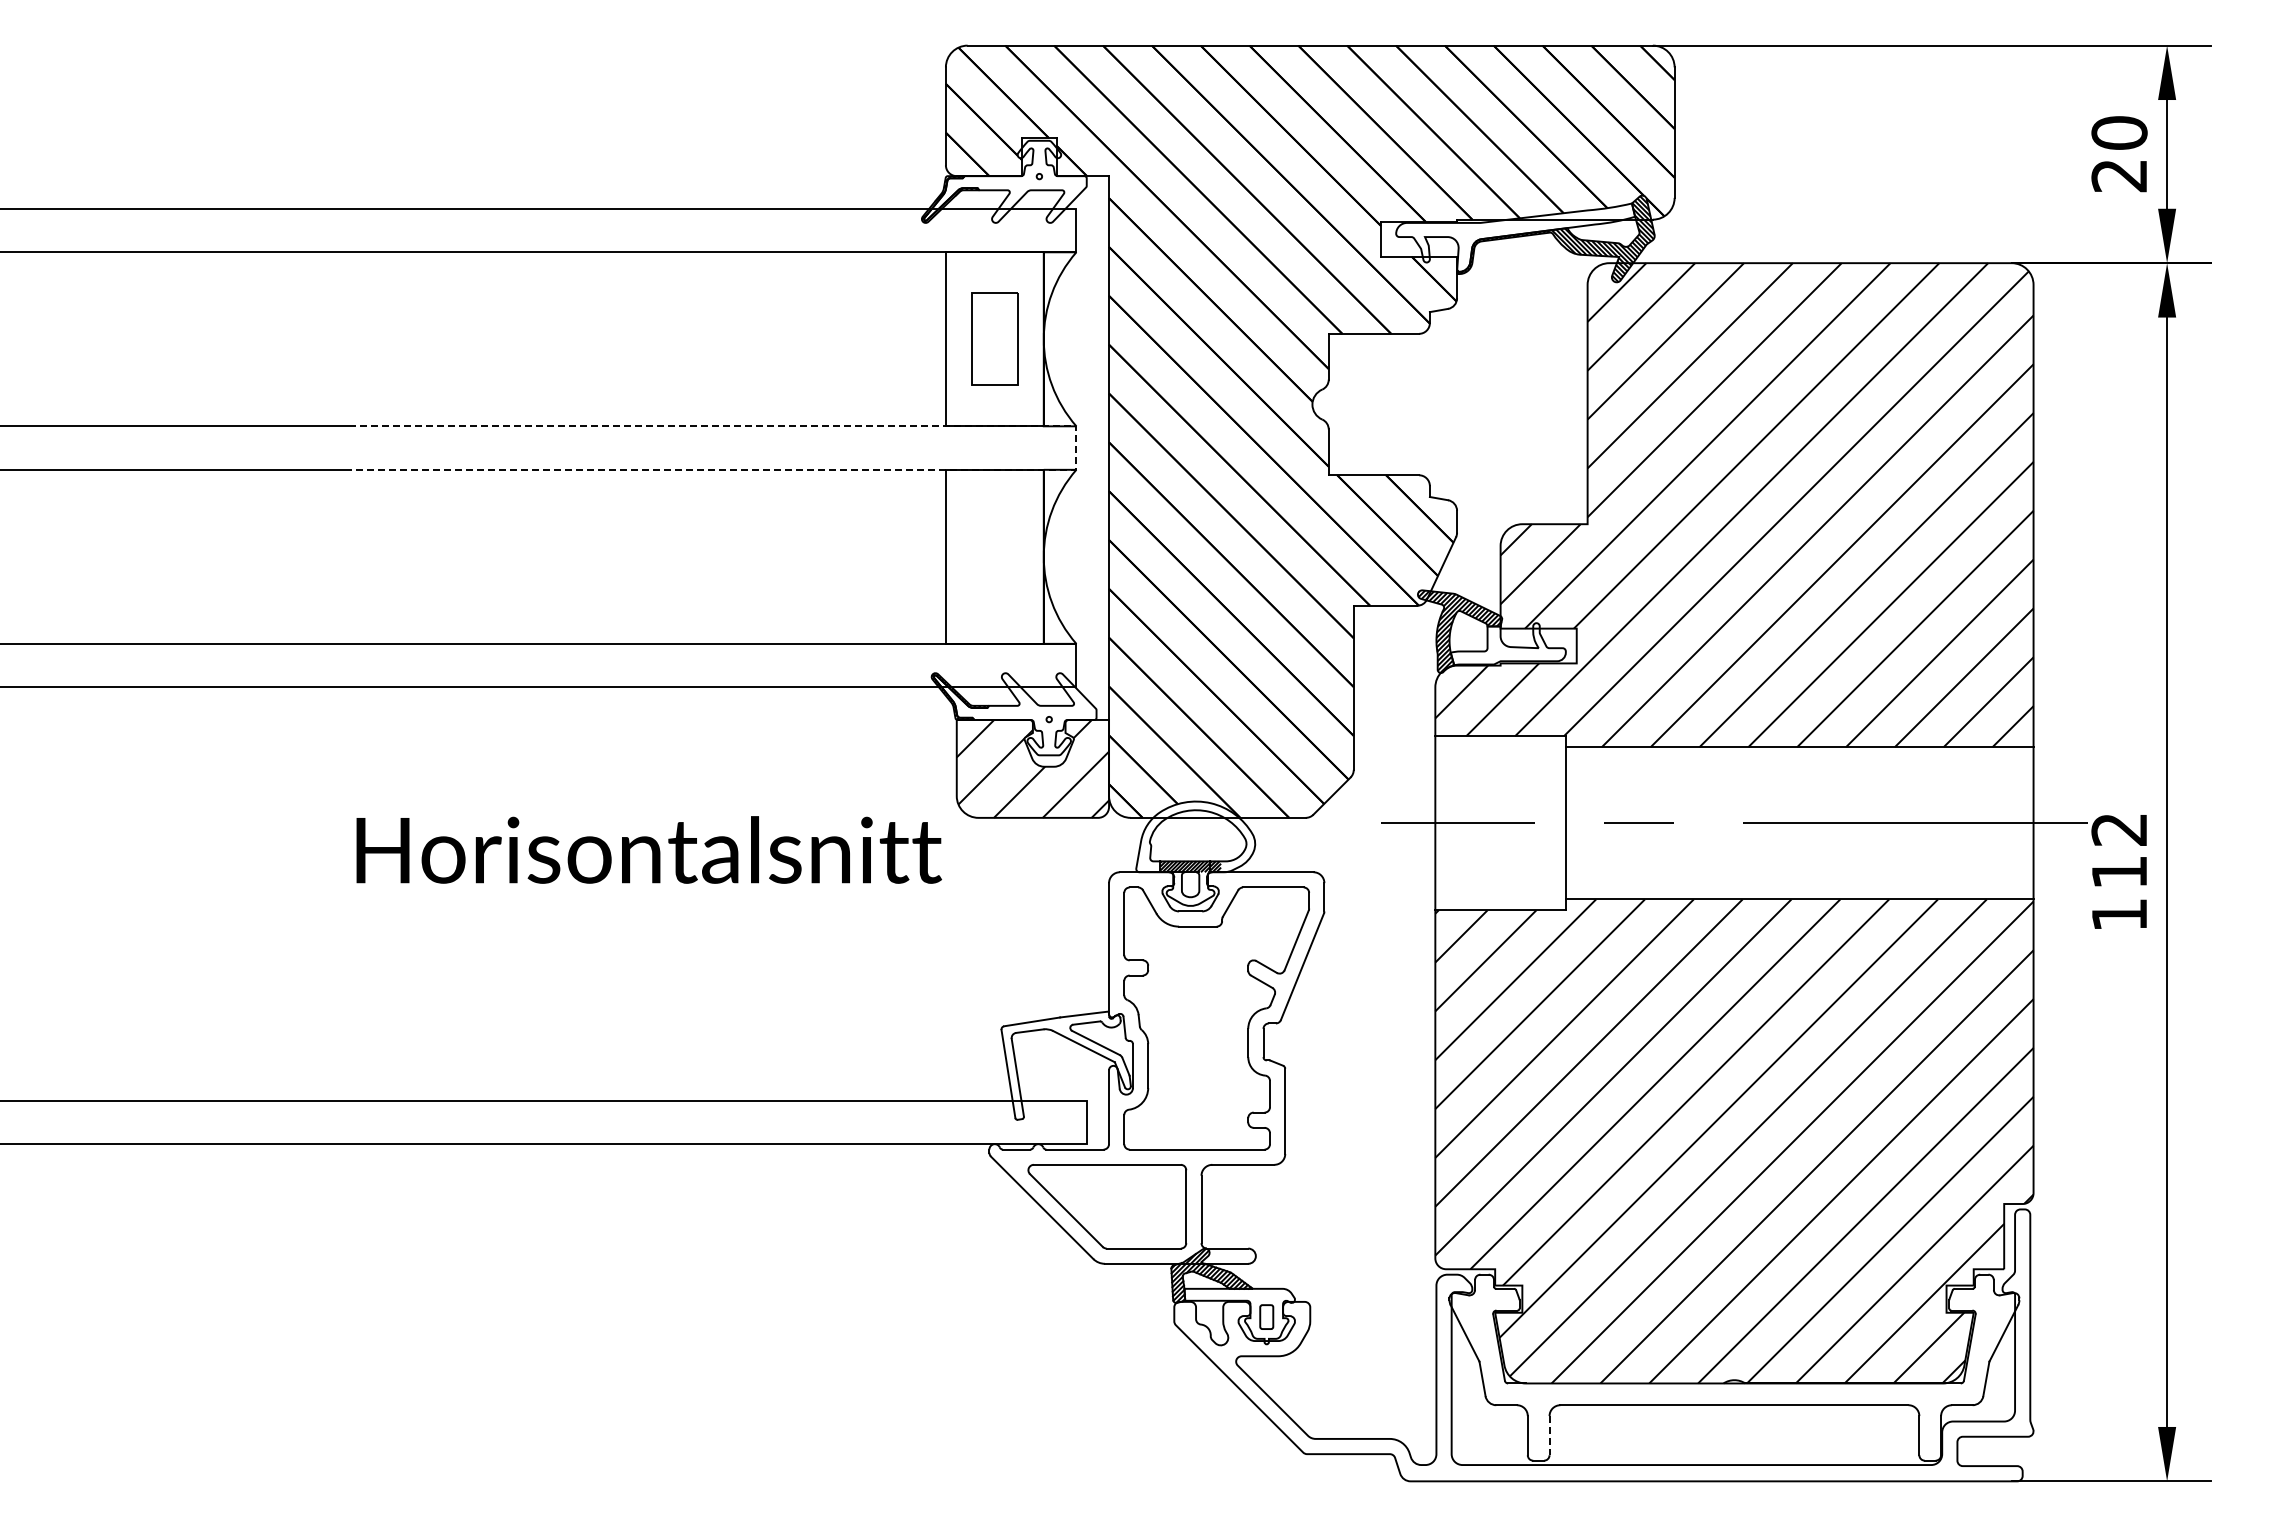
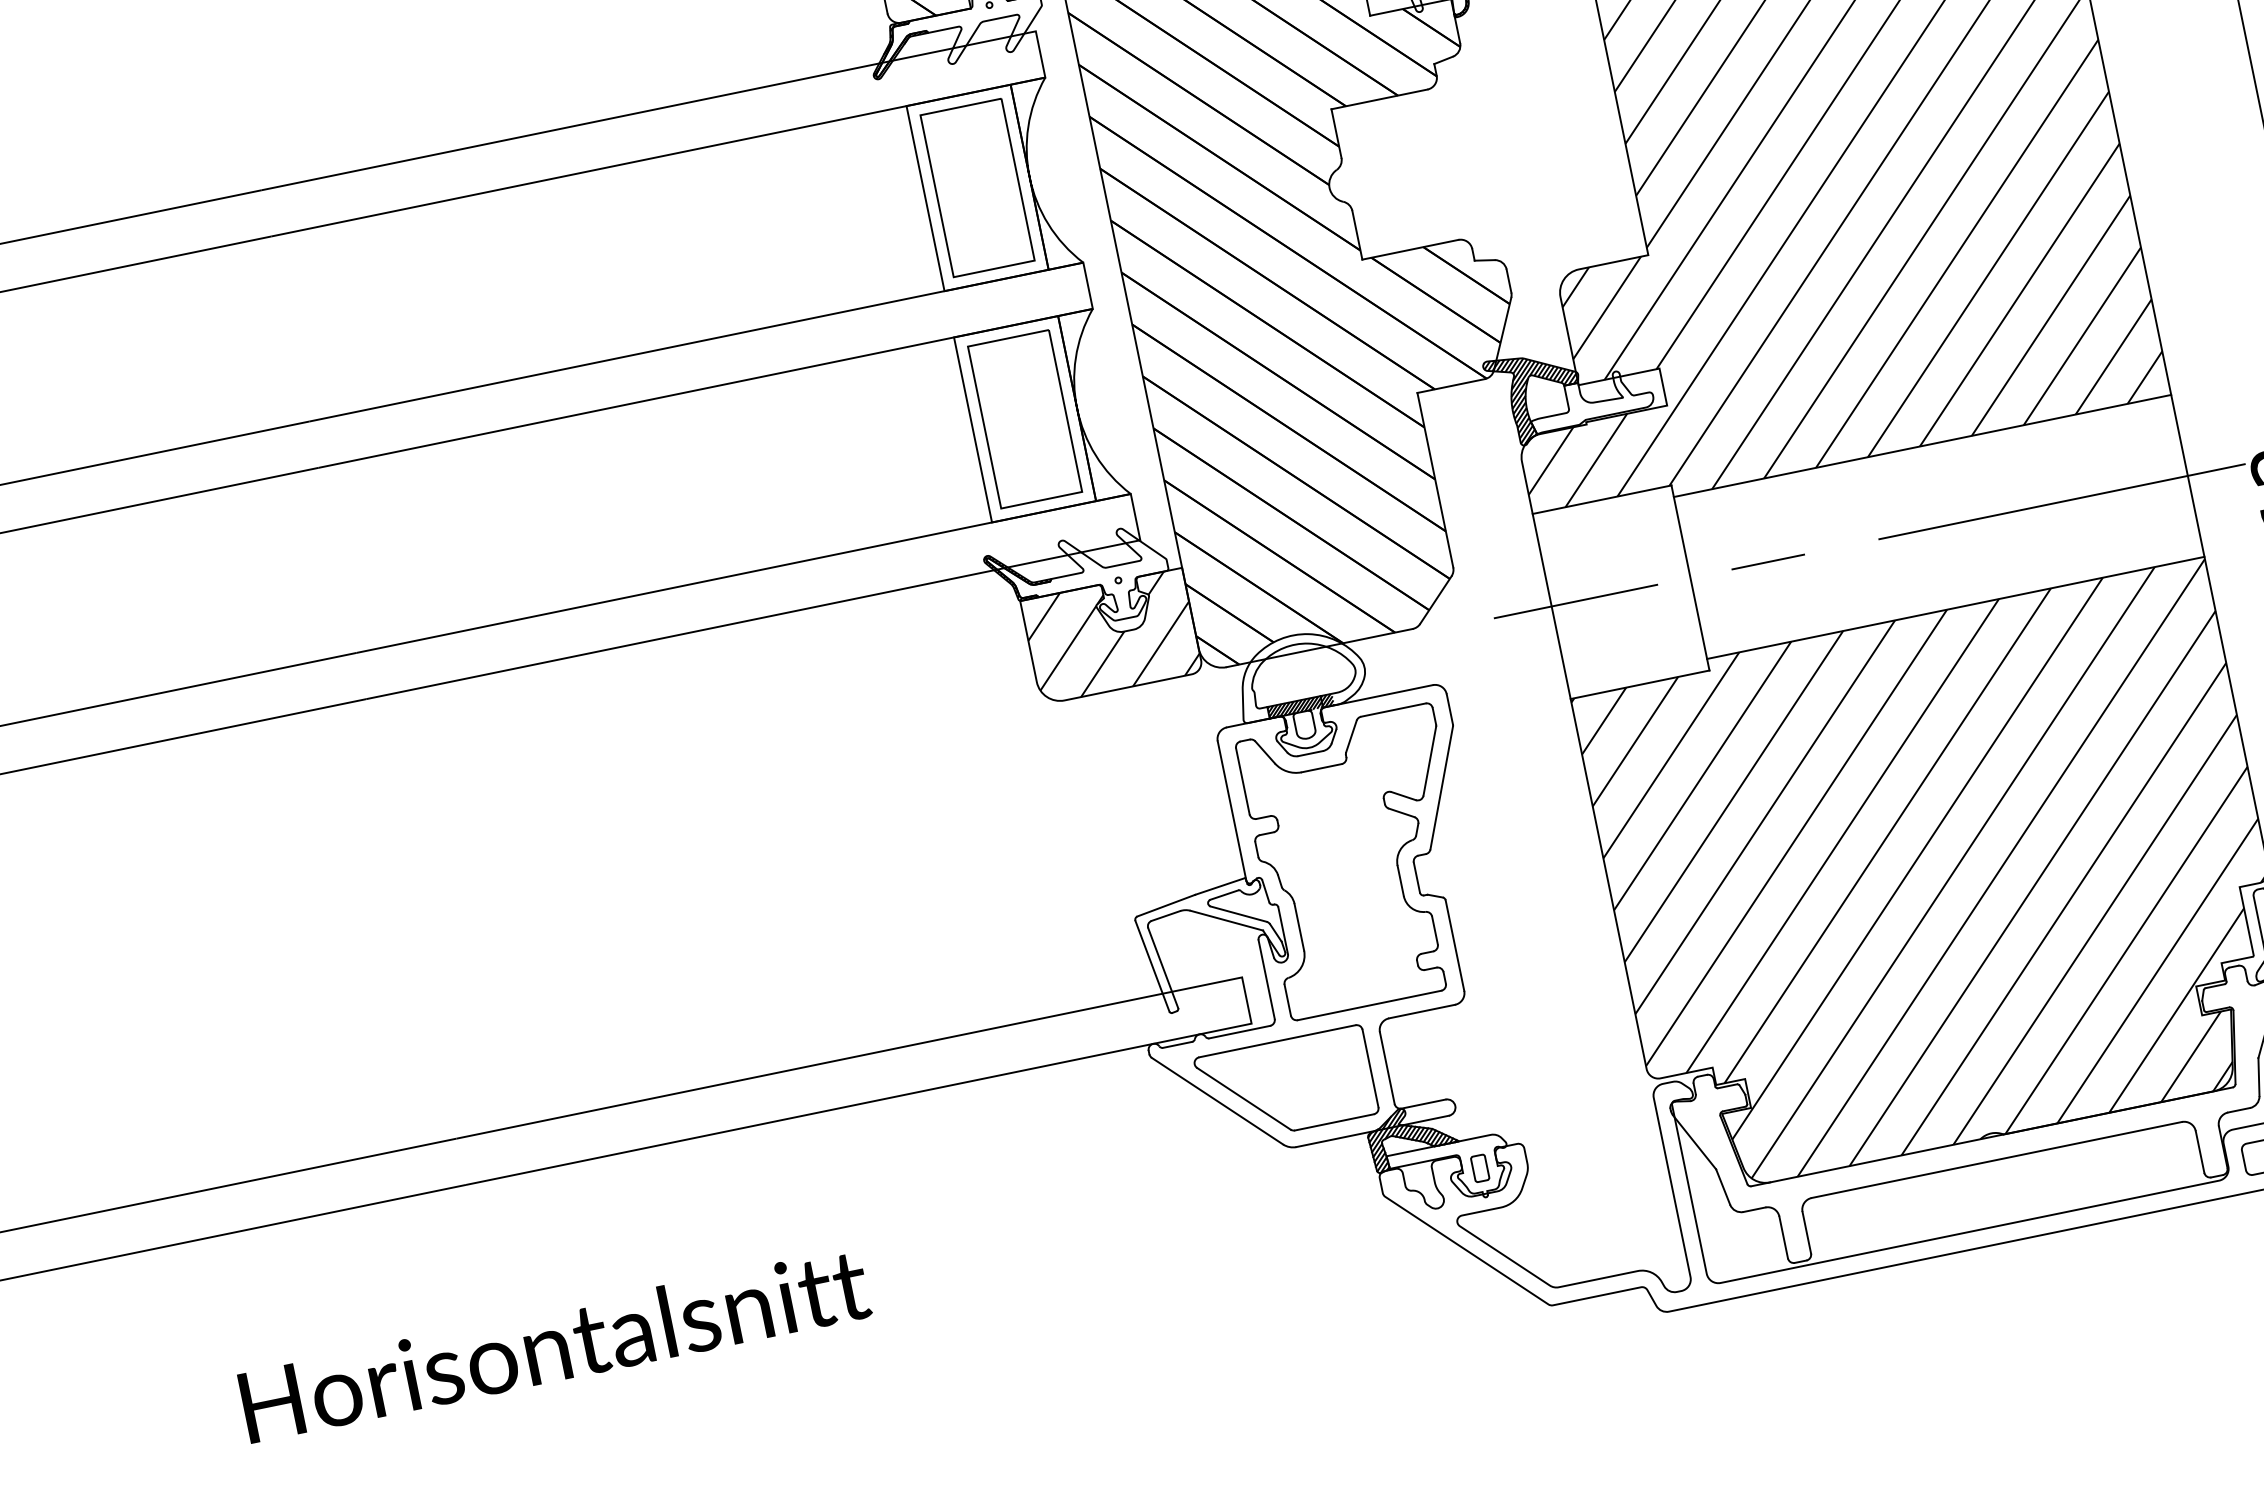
part: (994, 338) -> (977, 187), size x1.67
line: (1076, 448) -> (1088, 286), dashed -> solid
part: (994, 556) -> (1024, 418), added
text: (648, 849) -> (554, 1344), moved
line: (1549, 1435) -> (1806, 1232), dashed -> solid

